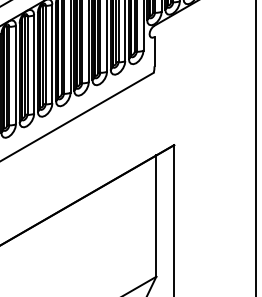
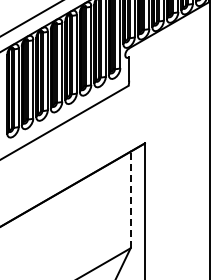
line: (156, 215) -> (130, 199), solid -> dashed

